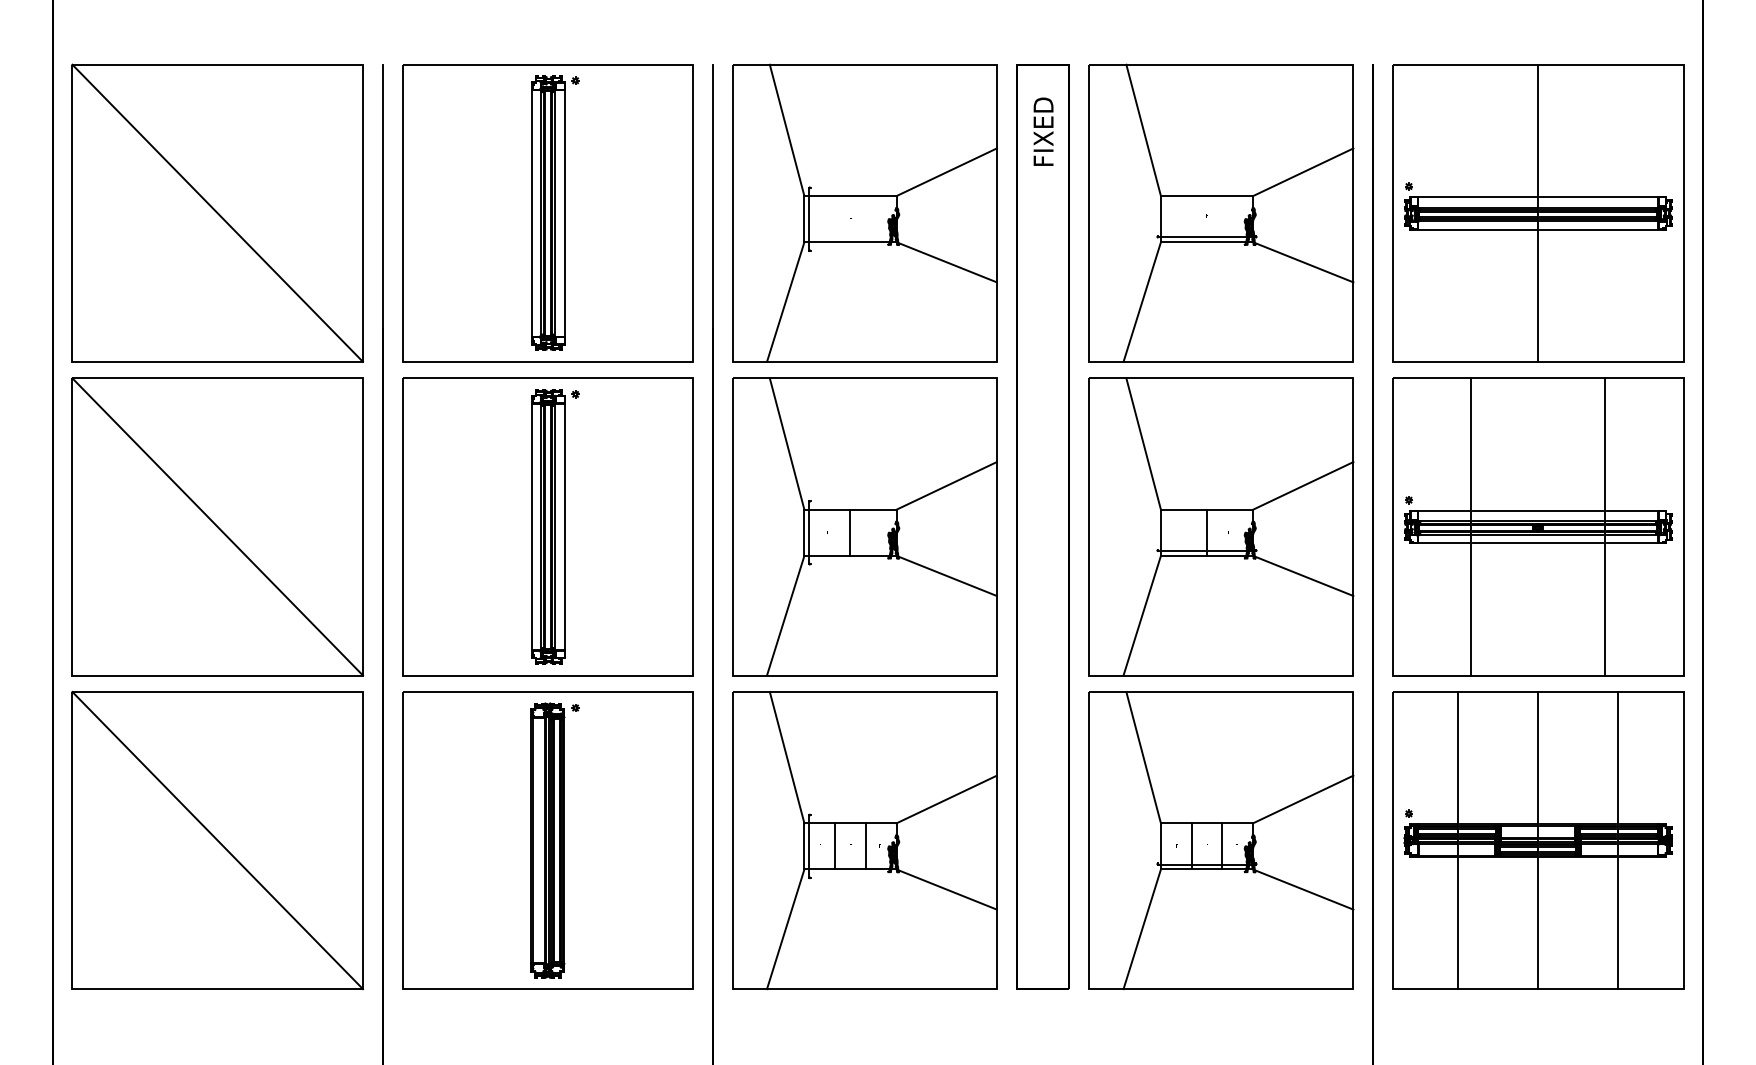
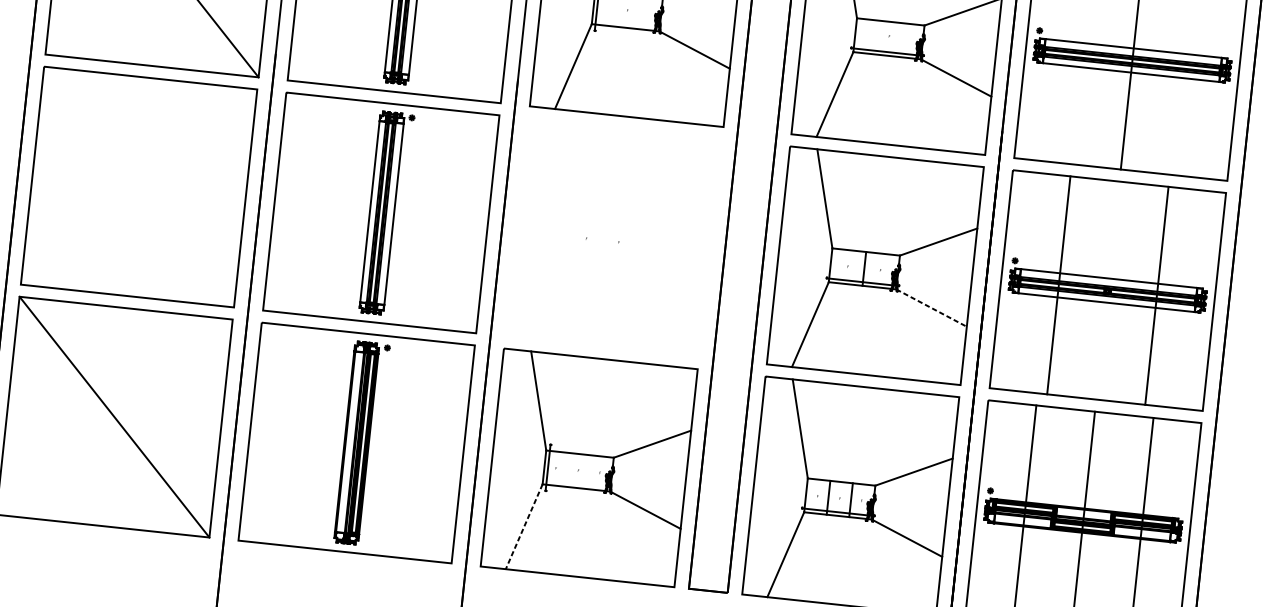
line: (217, 526) -> (138, 186), removed
part: (864, 526) -> (613, 237), removed
line: (1303, 576) -> (931, 308), solid -> dashed
line: (835, 846) -> (567, 469), removed
line: (865, 846) -> (589, 472), removed
line: (785, 929) -> (524, 526), solid -> dashed

